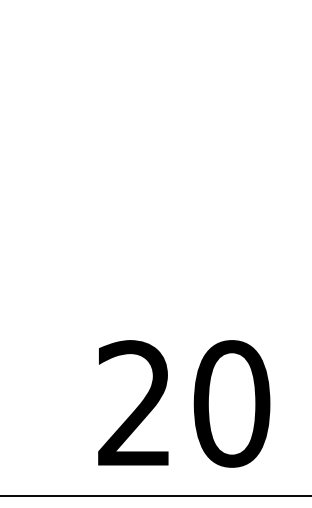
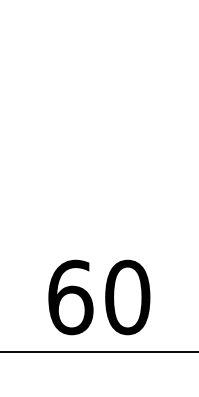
text: (135, 403) -> (70, 297), 20 -> 60

